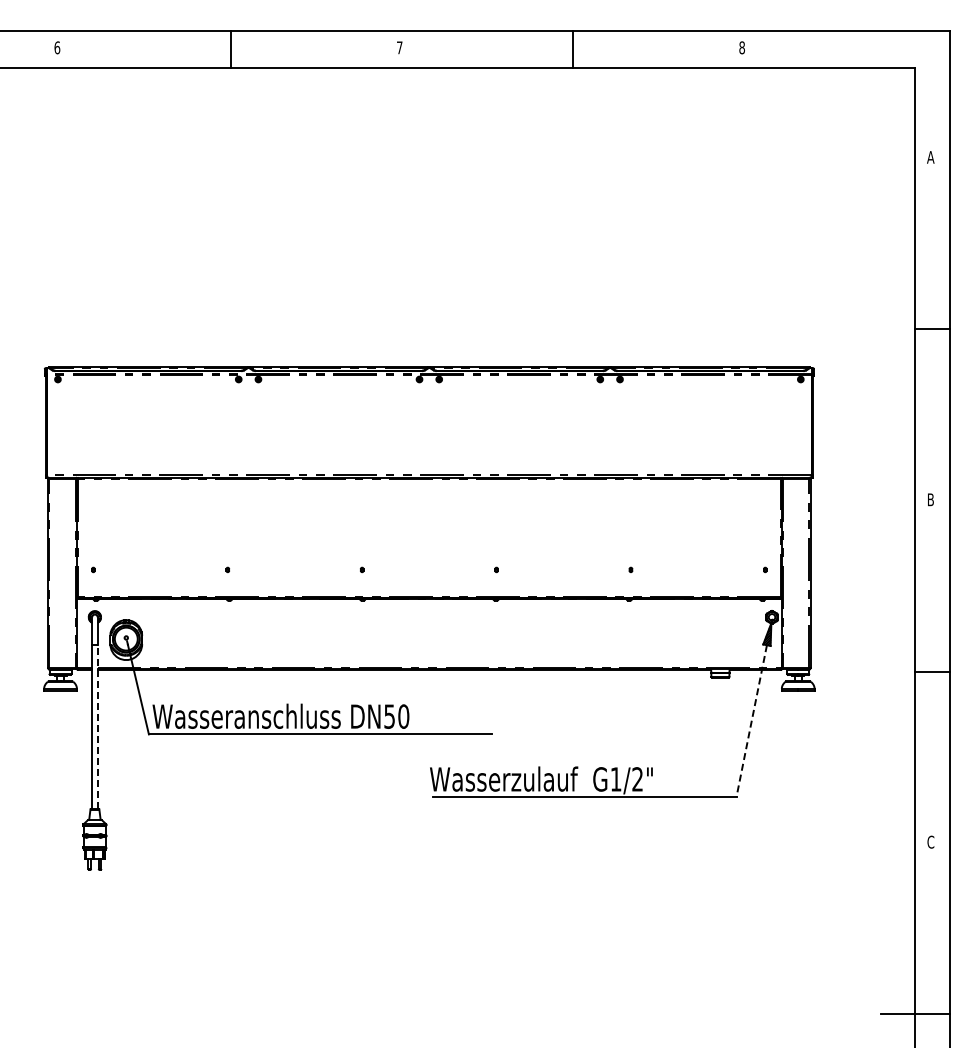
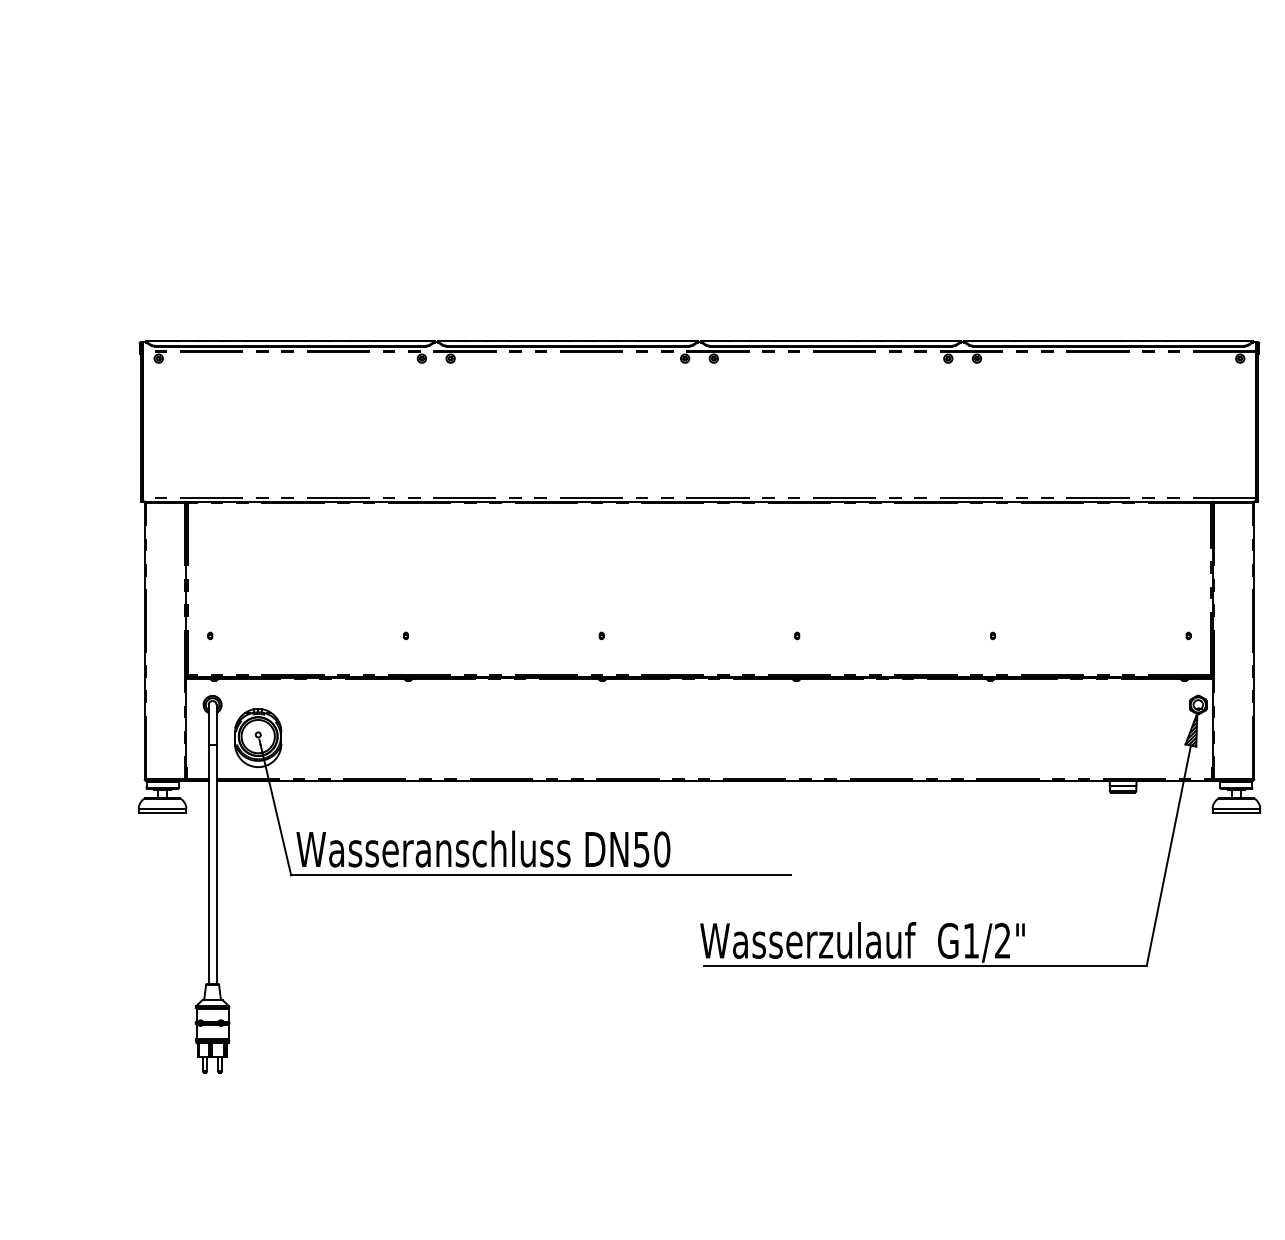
line: (751, 721) -> (1168, 856), dashed -> solid
line: (97, 726) -> (216, 863), dashed -> solid

